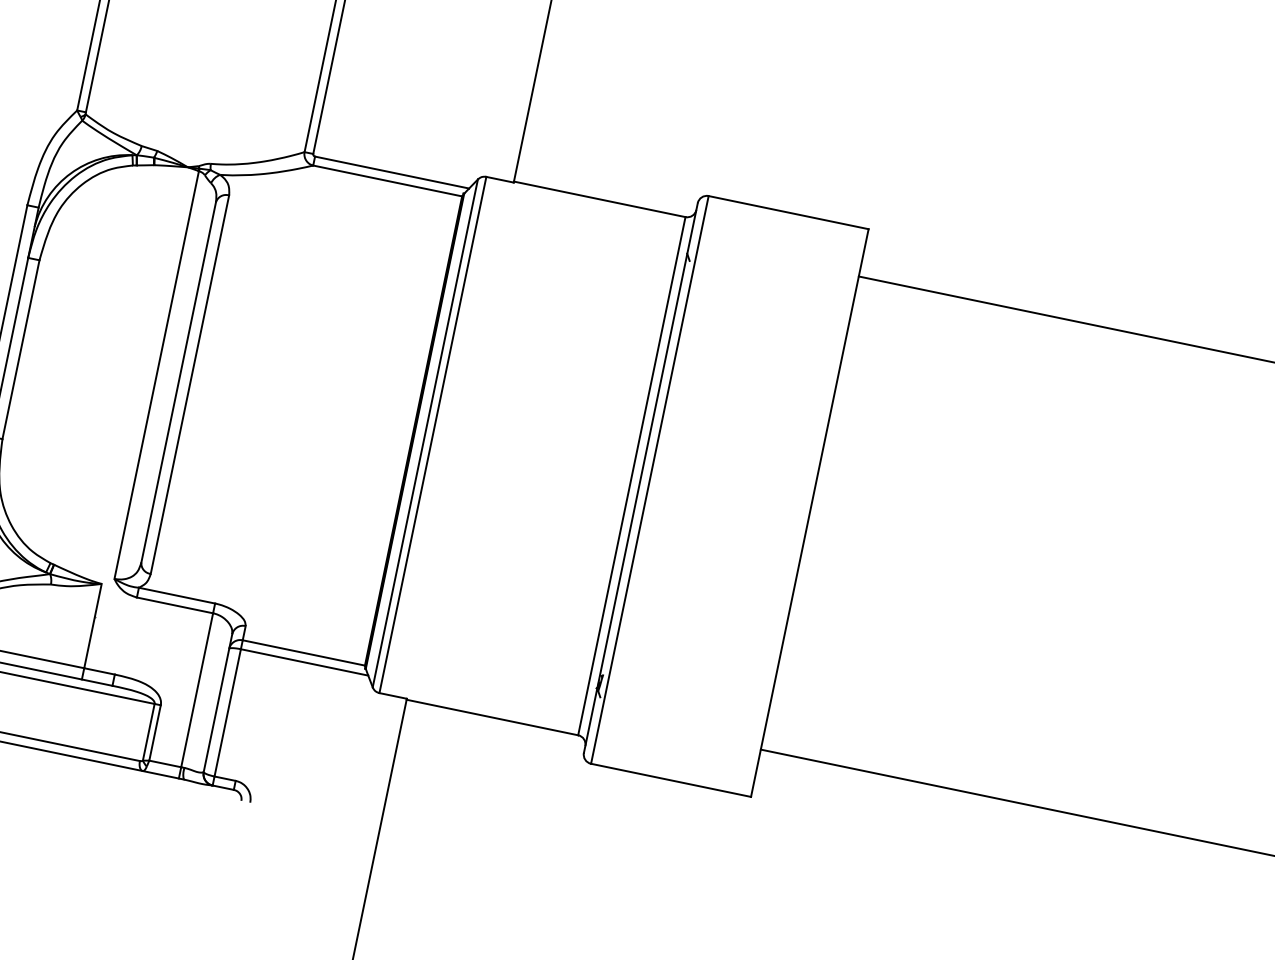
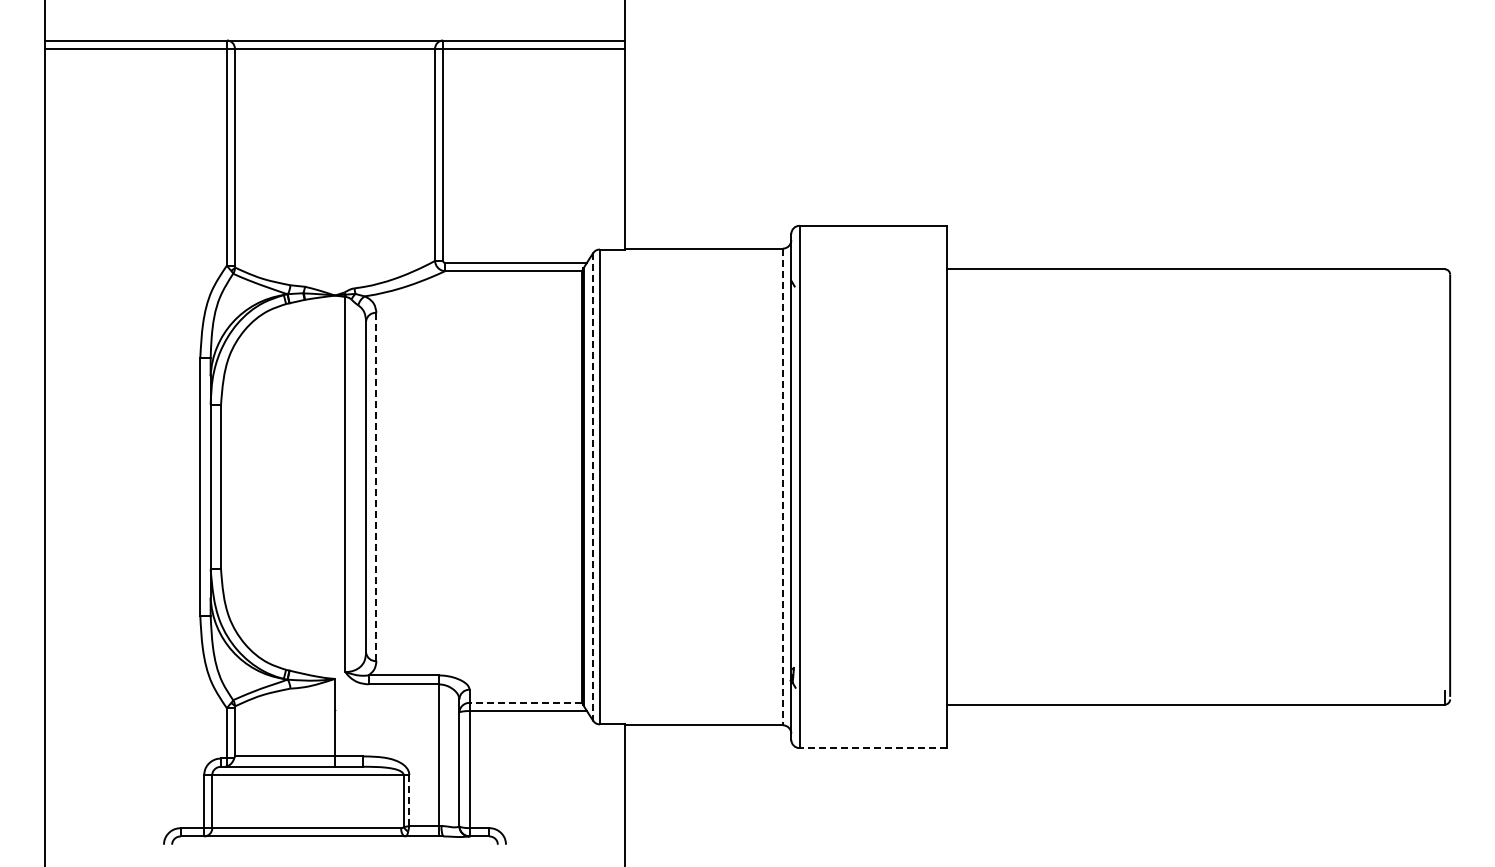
line: (190, 384) -> (376, 486), solid -> dashed
line: (425, 433) -> (593, 486), solid -> dashed
line: (632, 476) -> (783, 487), solid -> dashed
line: (303, 652) -> (525, 702), solid -> dashed
line: (155, 732) -> (409, 800), solid -> dashed
line: (671, 780) -> (873, 748), solid -> dashed

